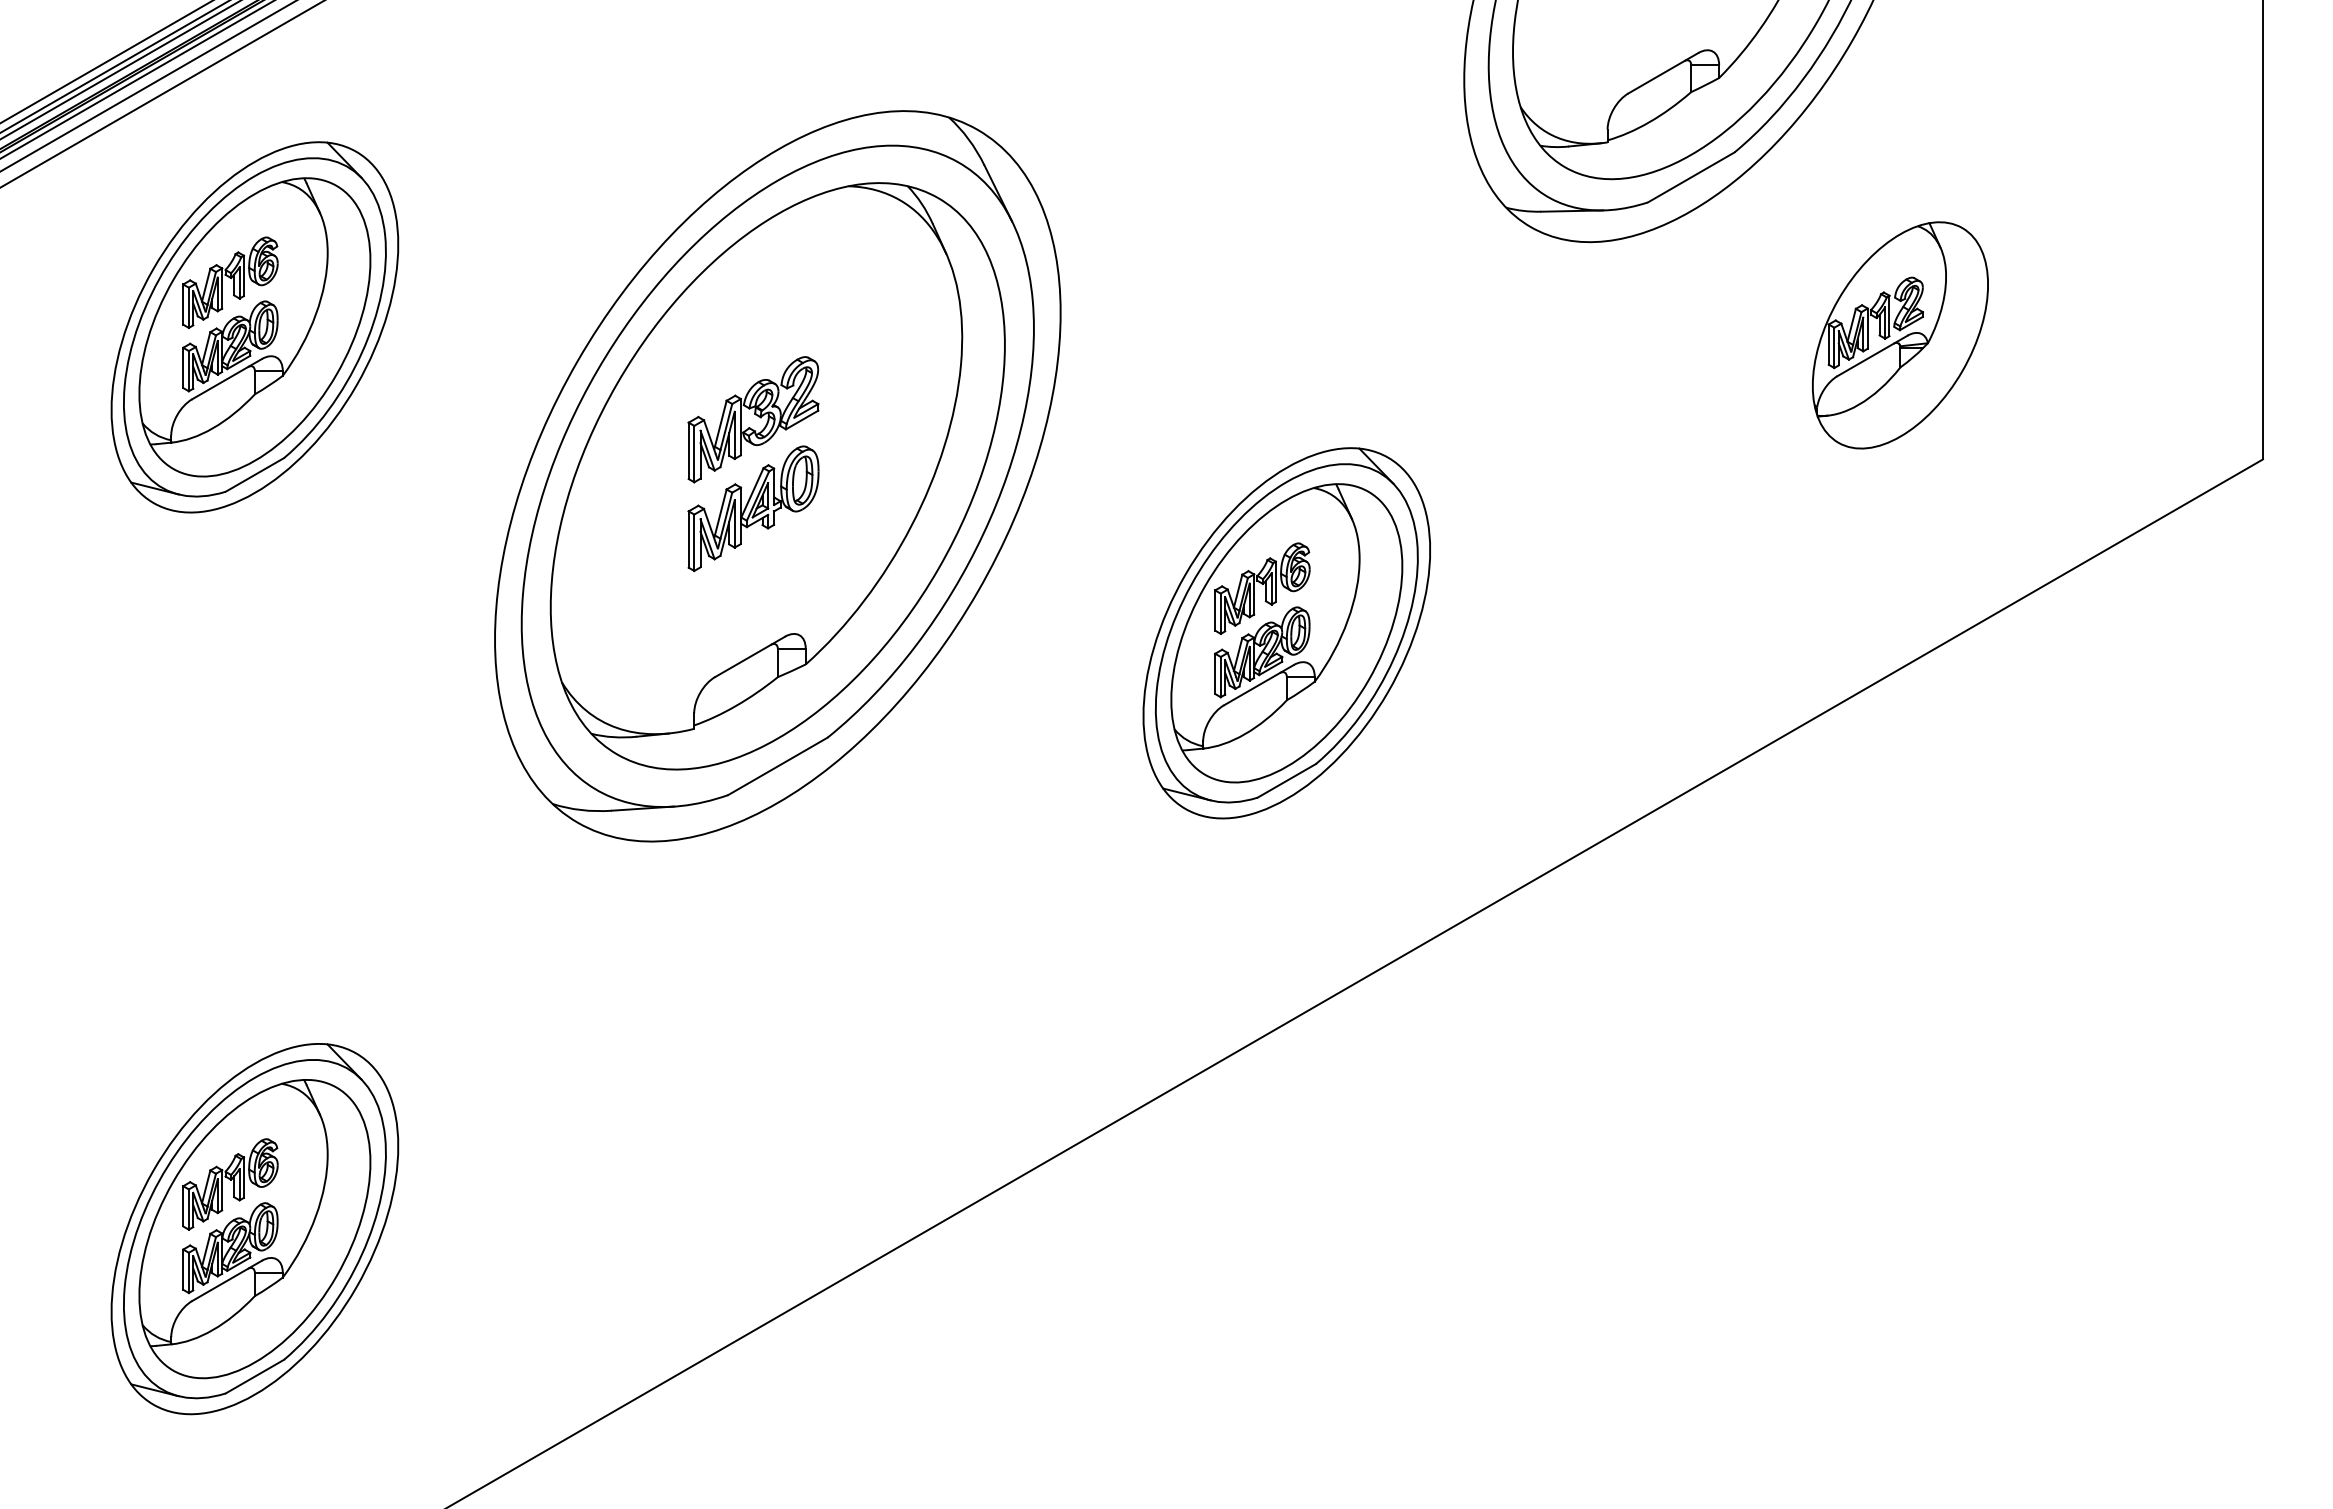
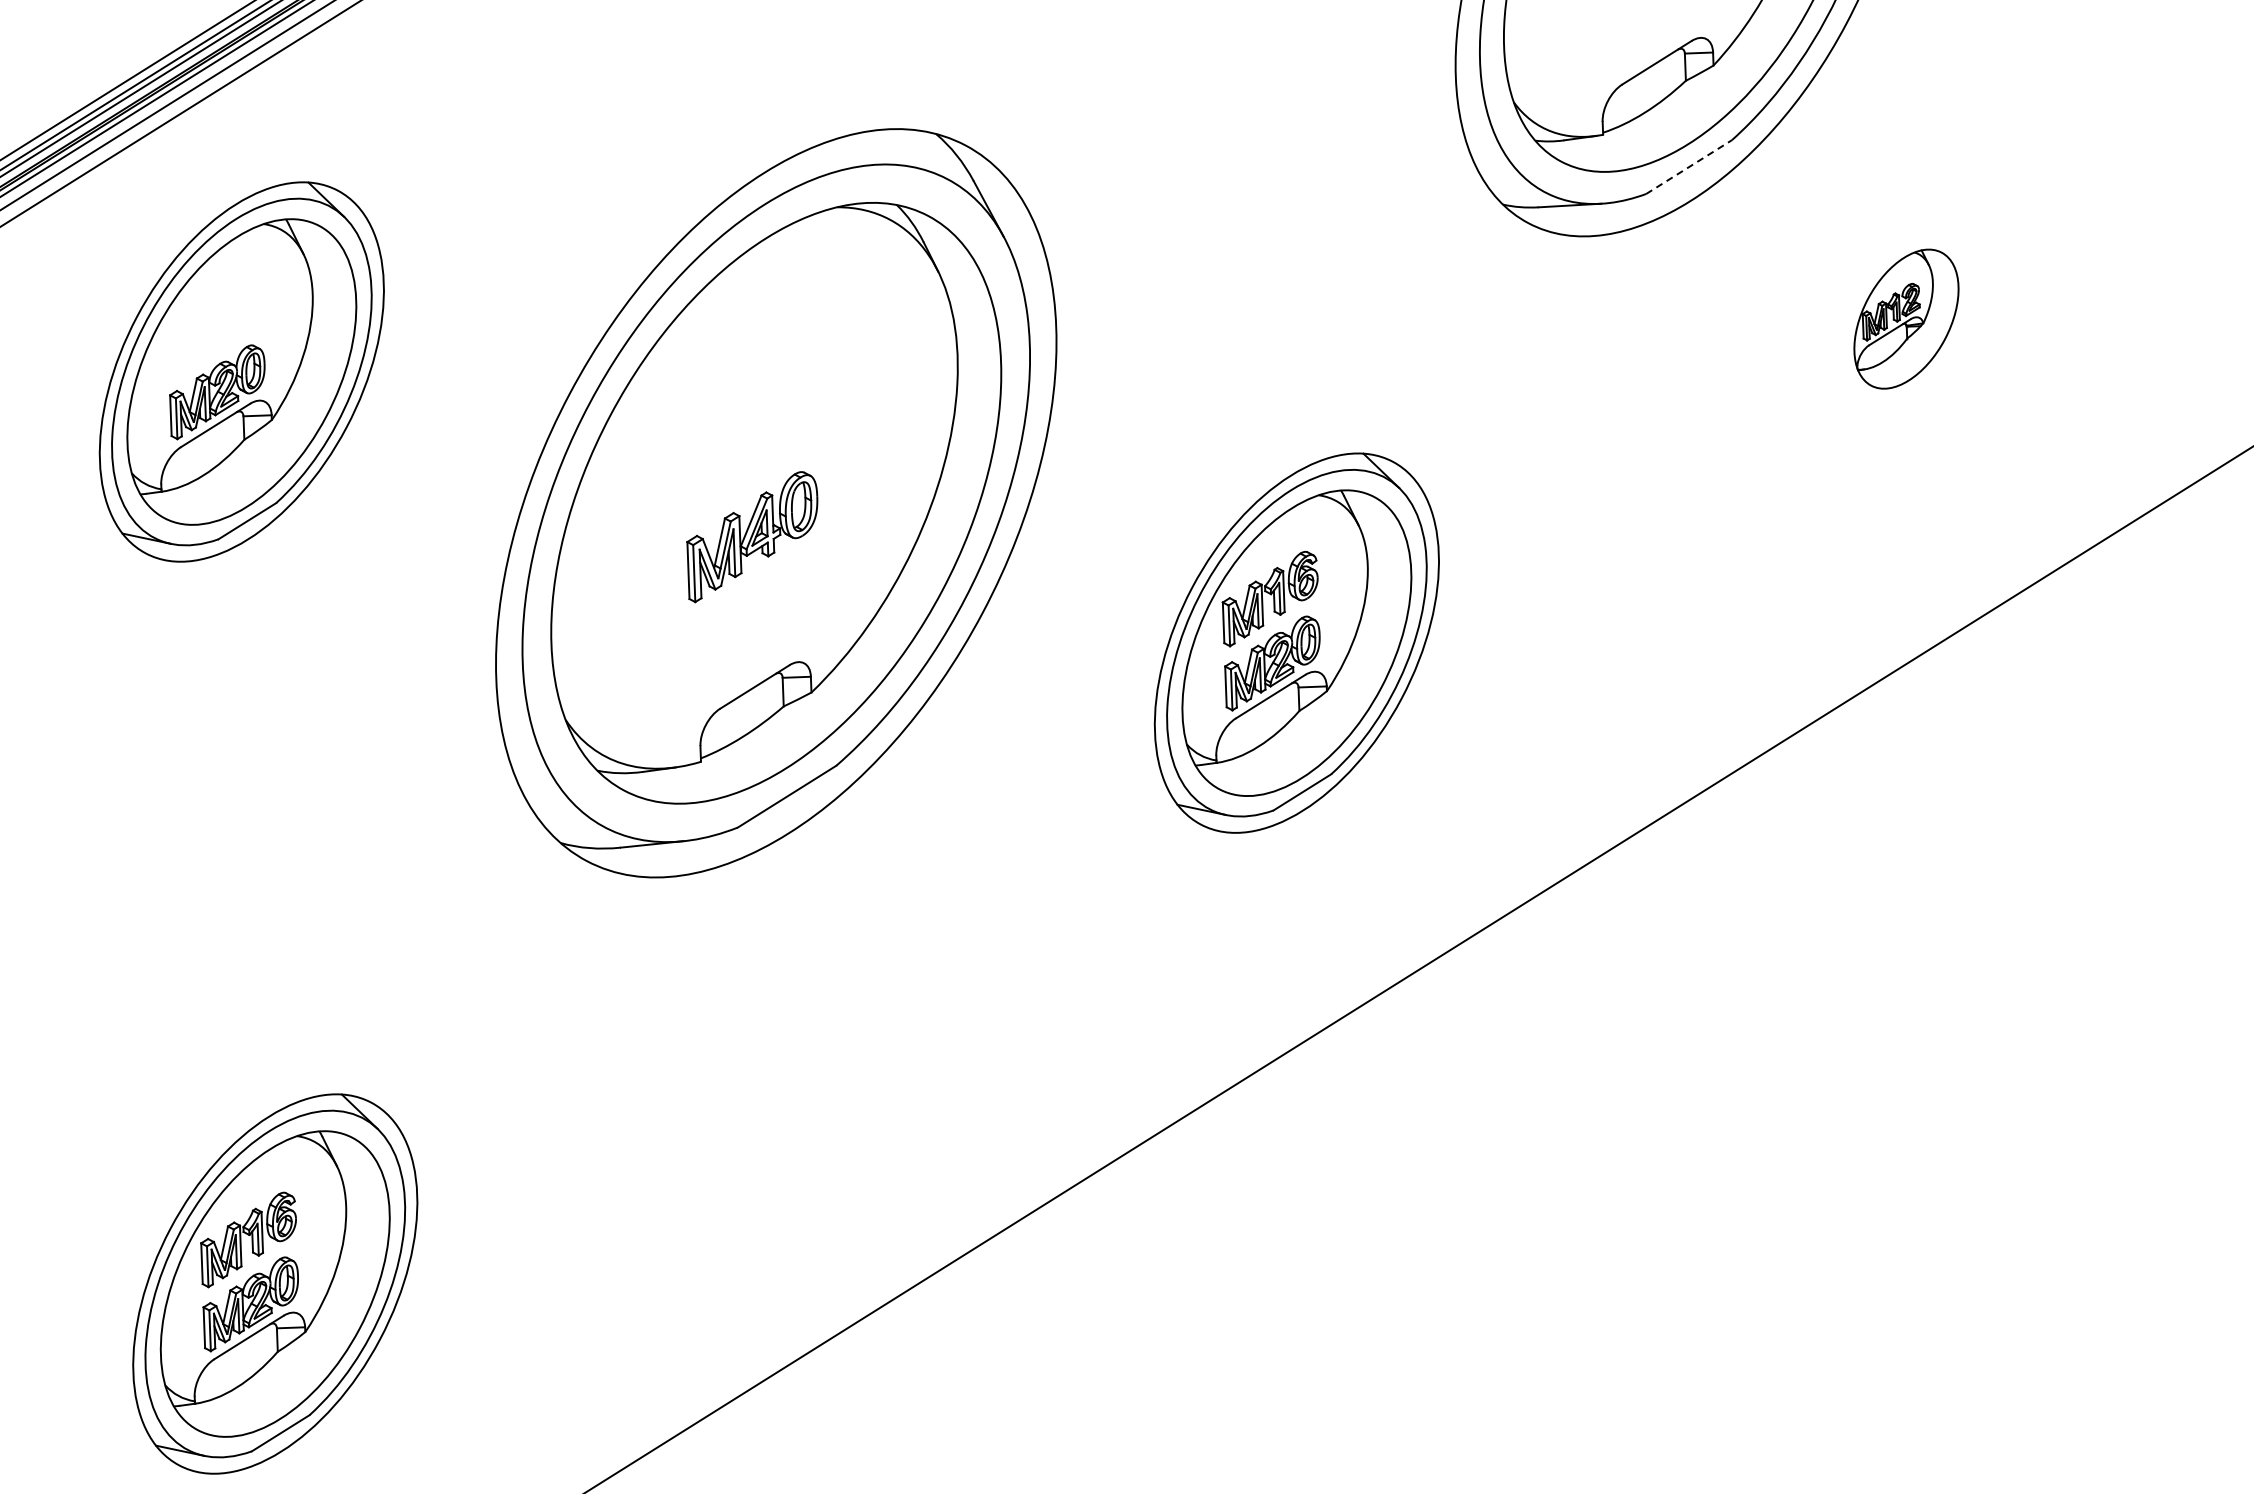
line: (1691, 177) -> (1689, 167), solid -> dashed
part: (230, 282) -> (215, 327), removed
part: (1900, 335) -> (1906, 319), size x0.6
part: (753, 419) -> (749, 446), removed

